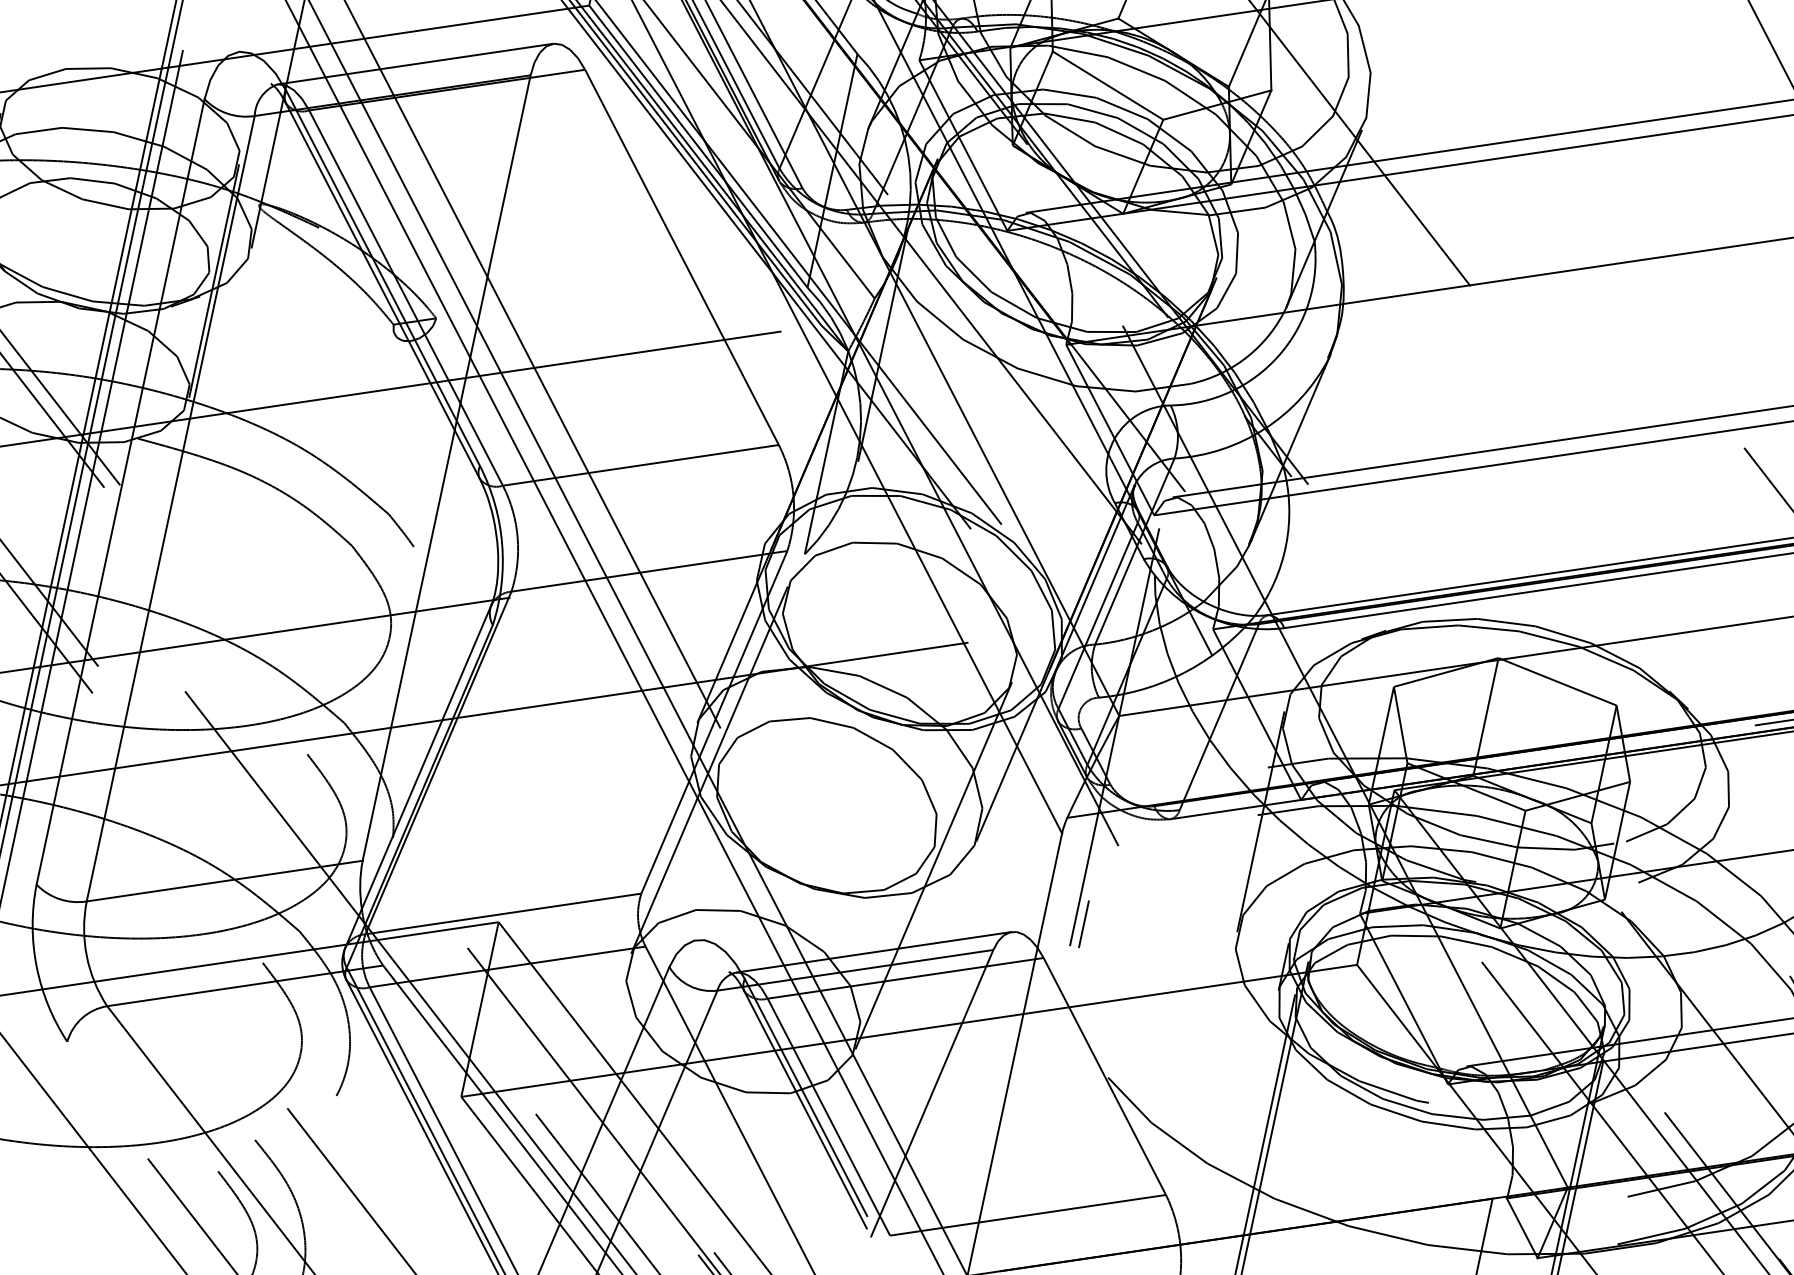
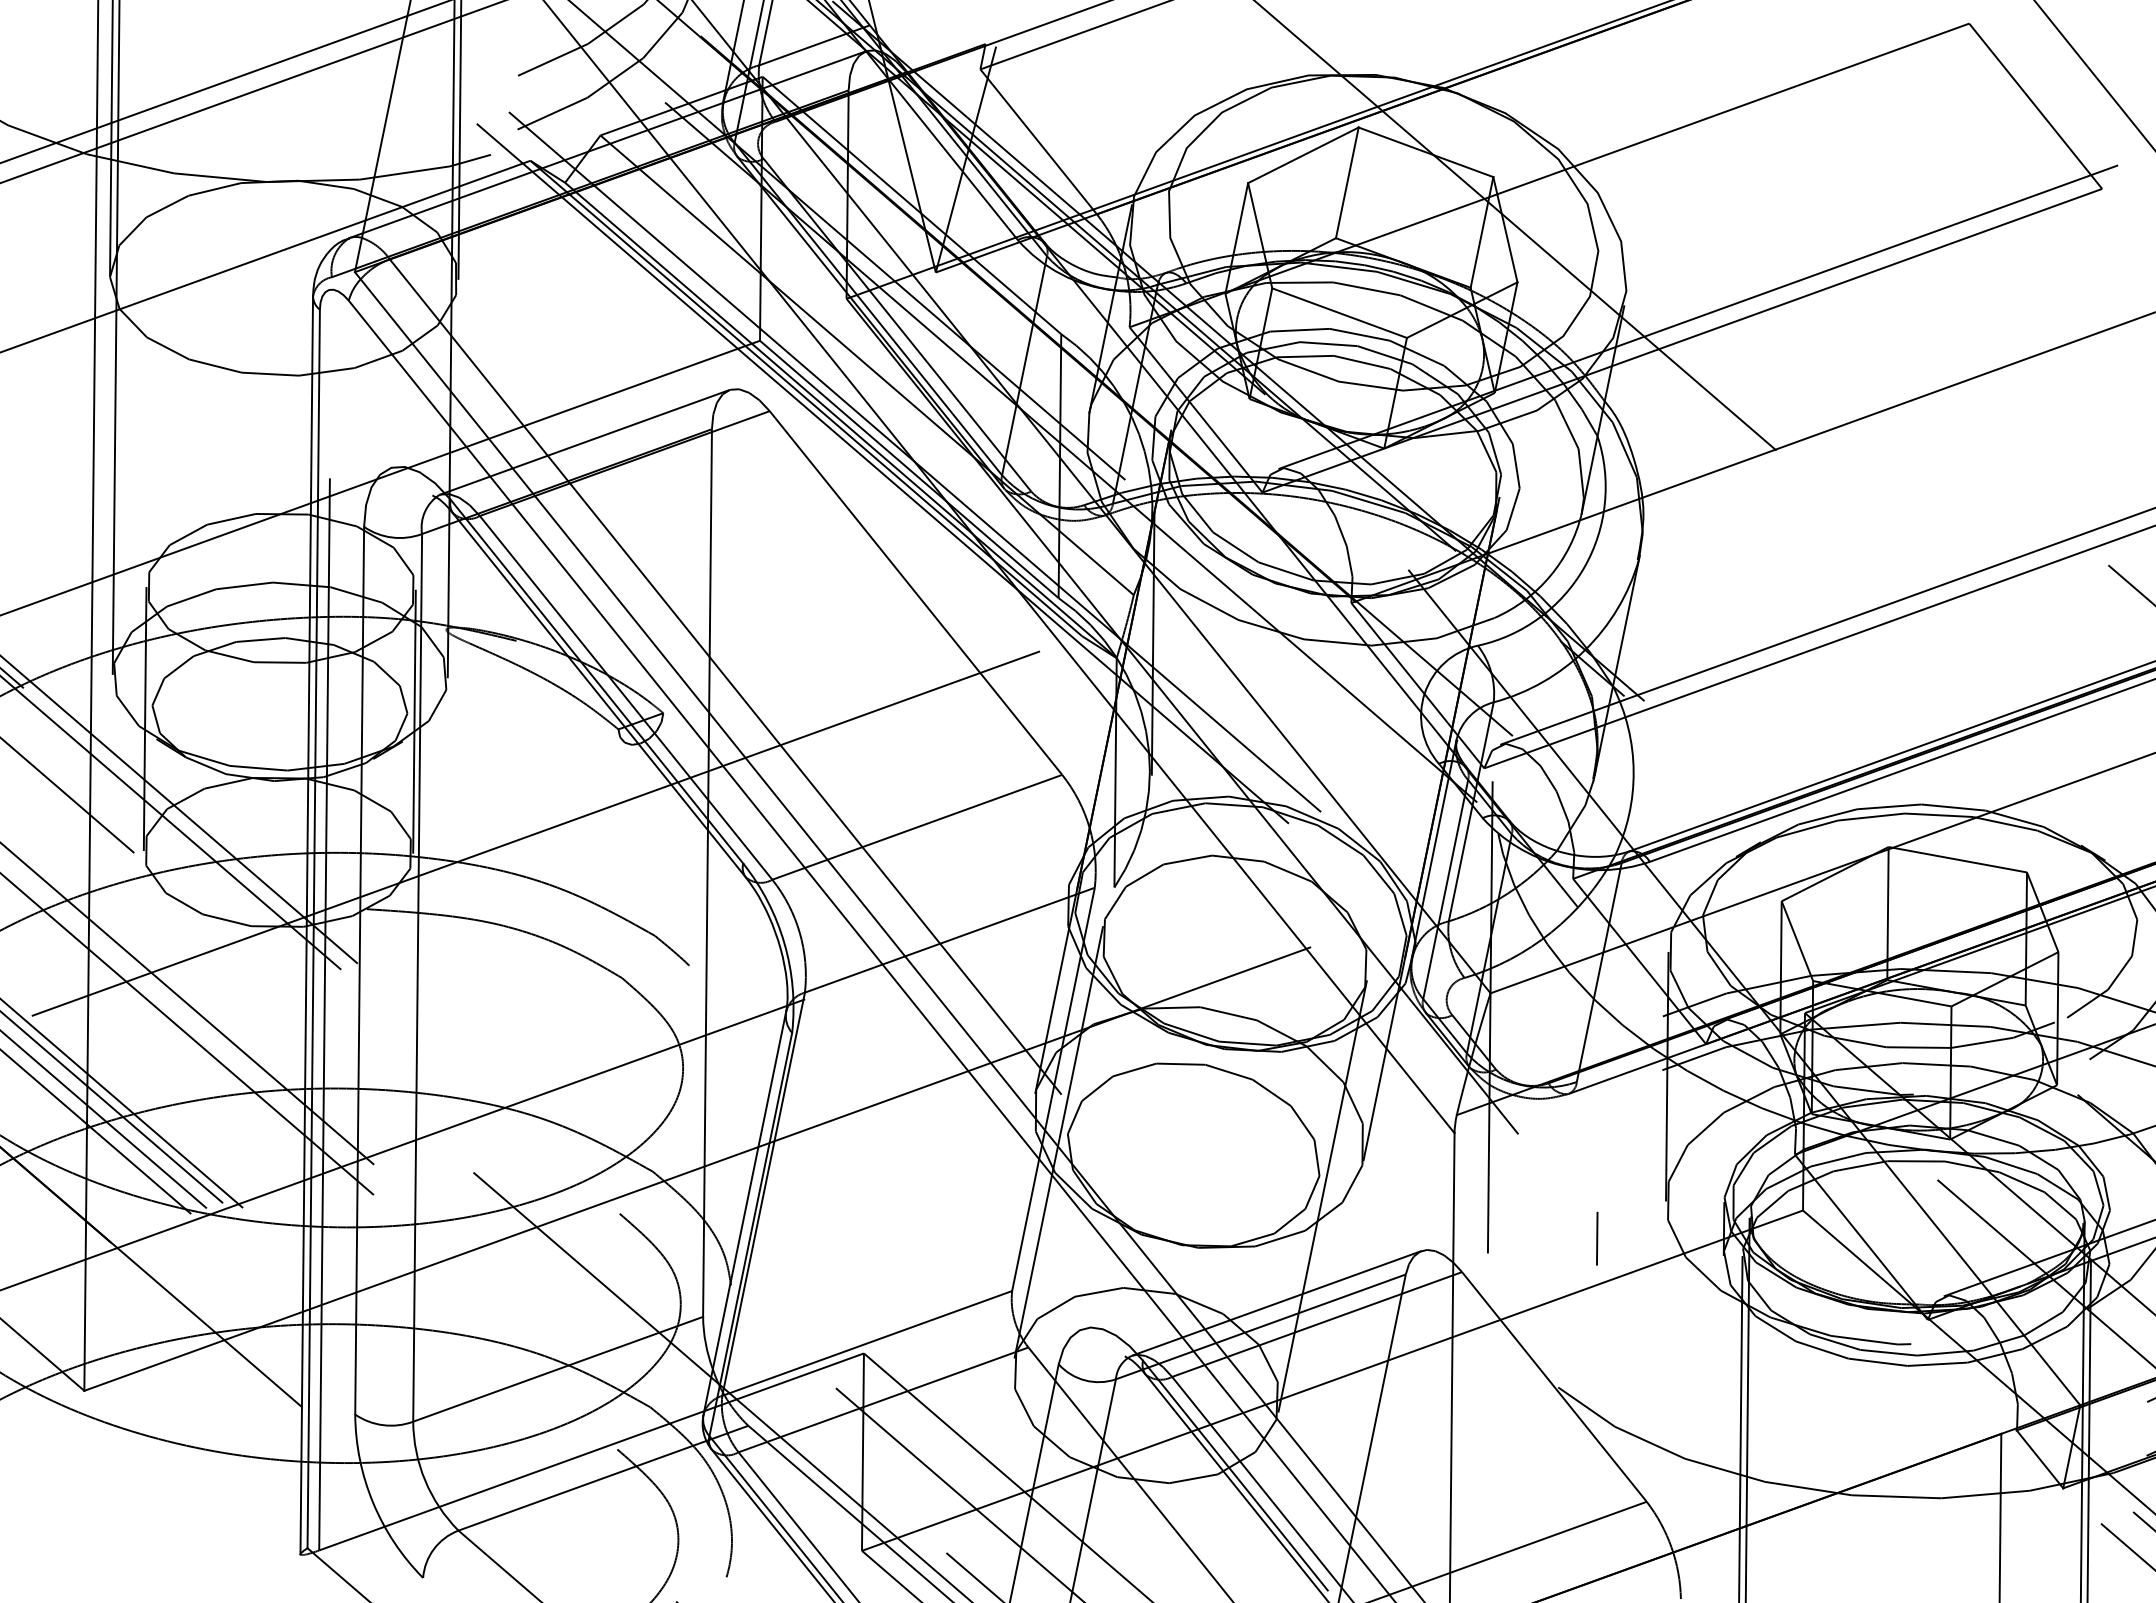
line: (1084, 924) -> (1597, 1238), moved

